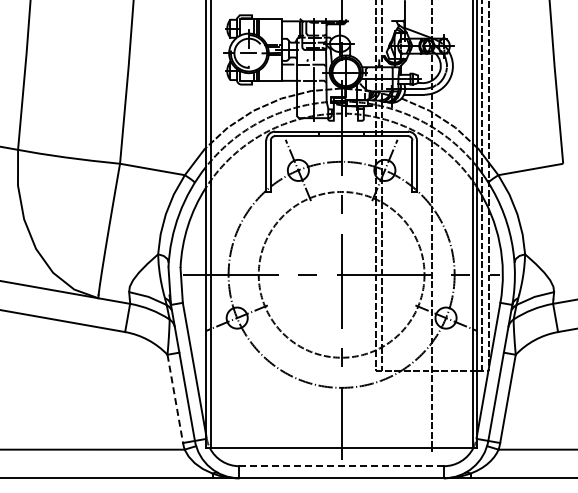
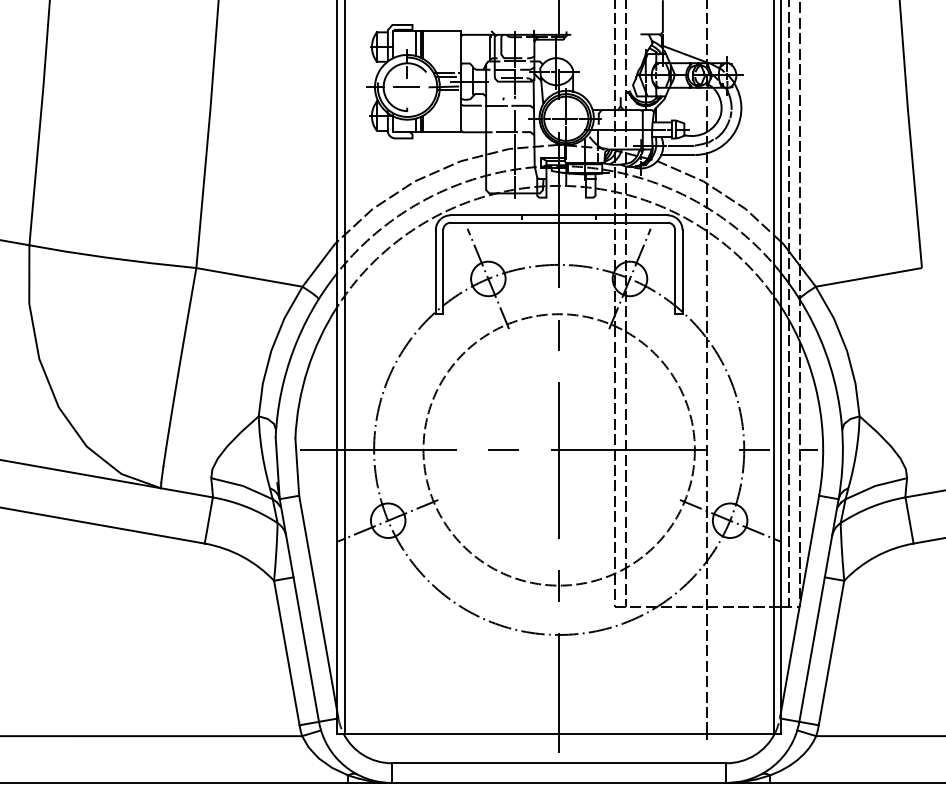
line: (175, 398) -> (287, 652), dashed -> solid
line: (342, 466) -> (560, 763), dashed -> solid

